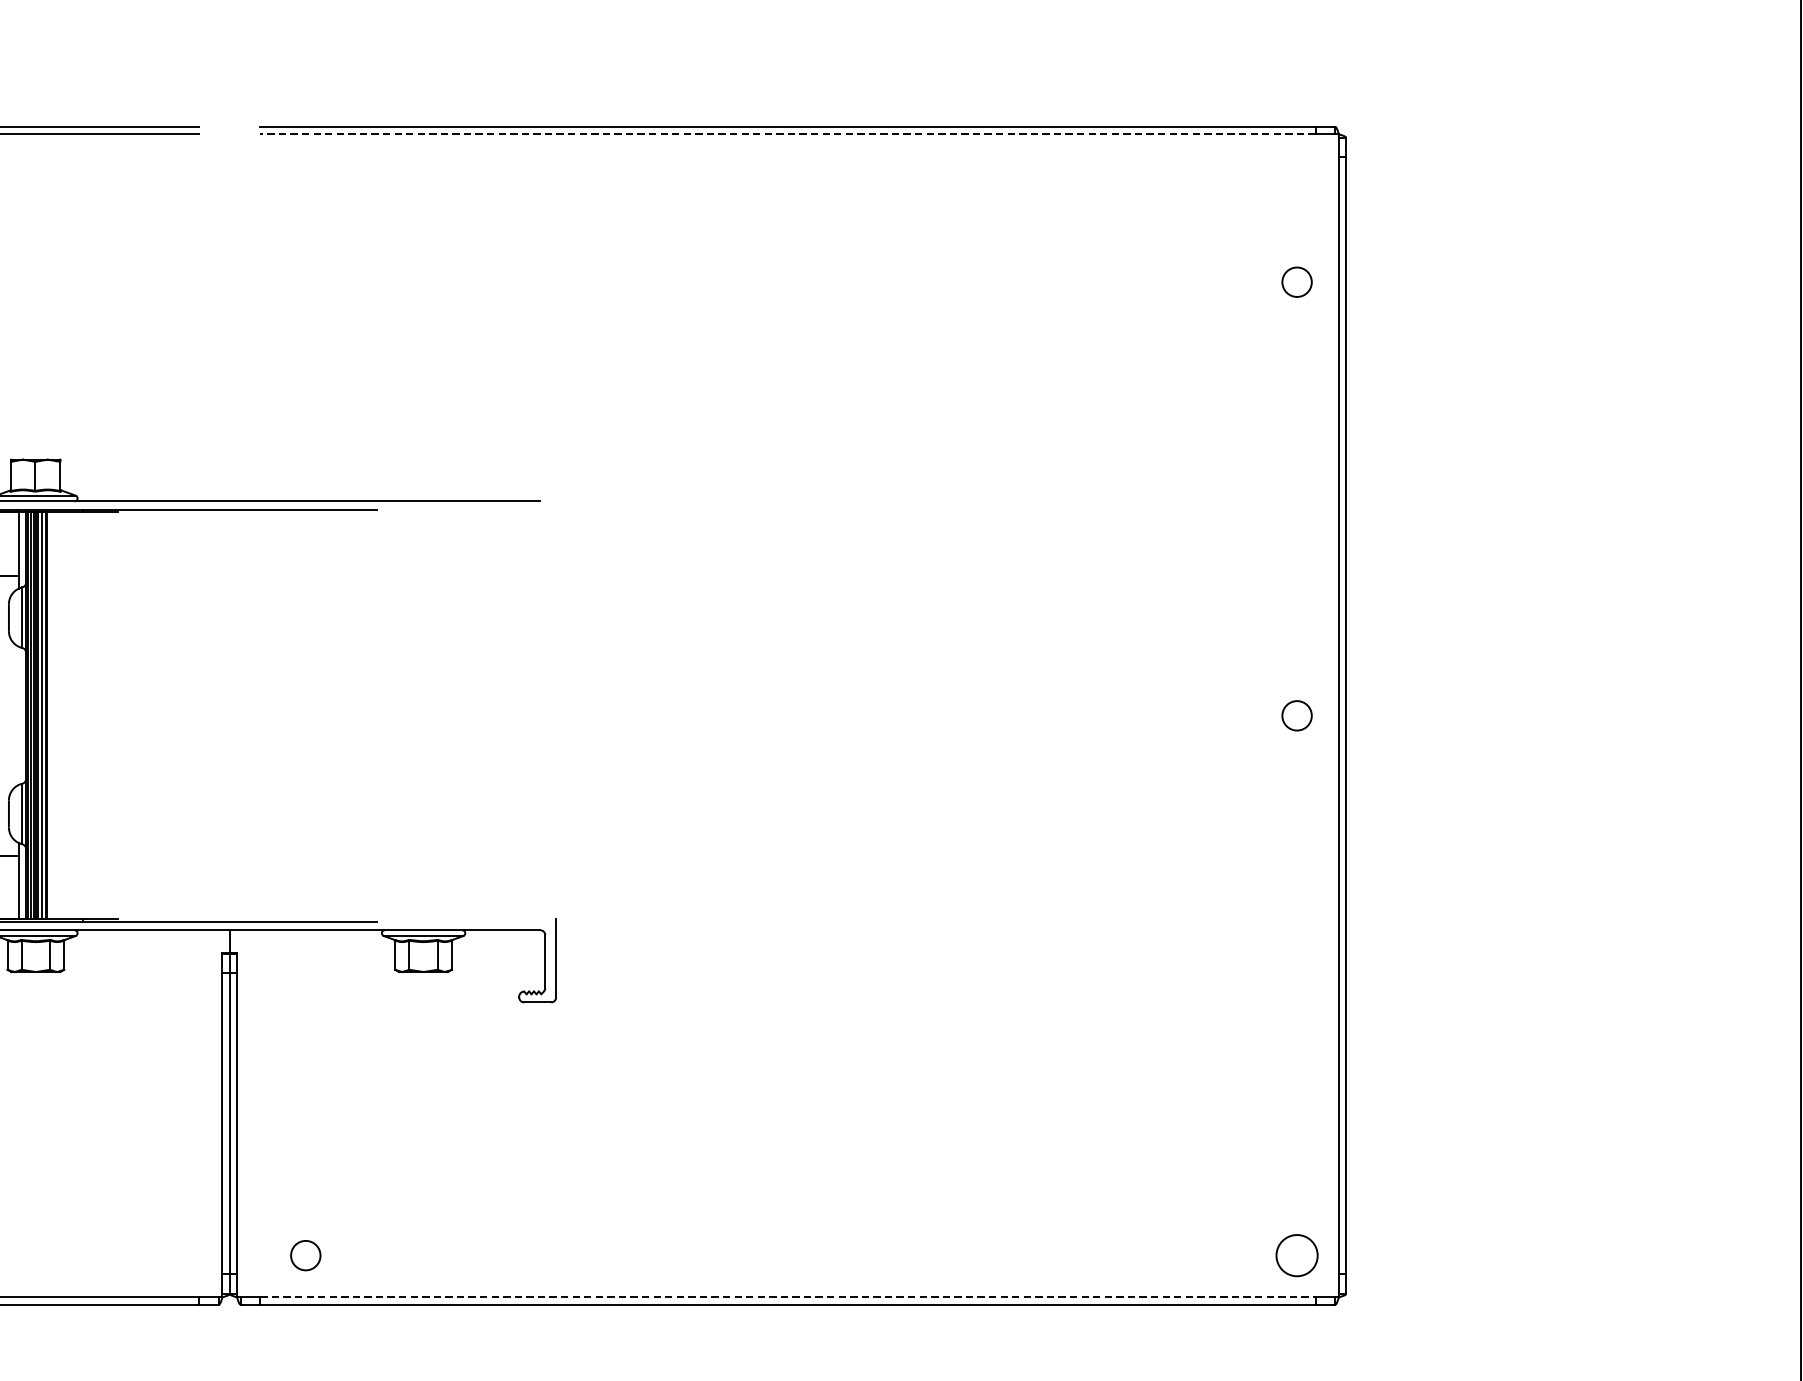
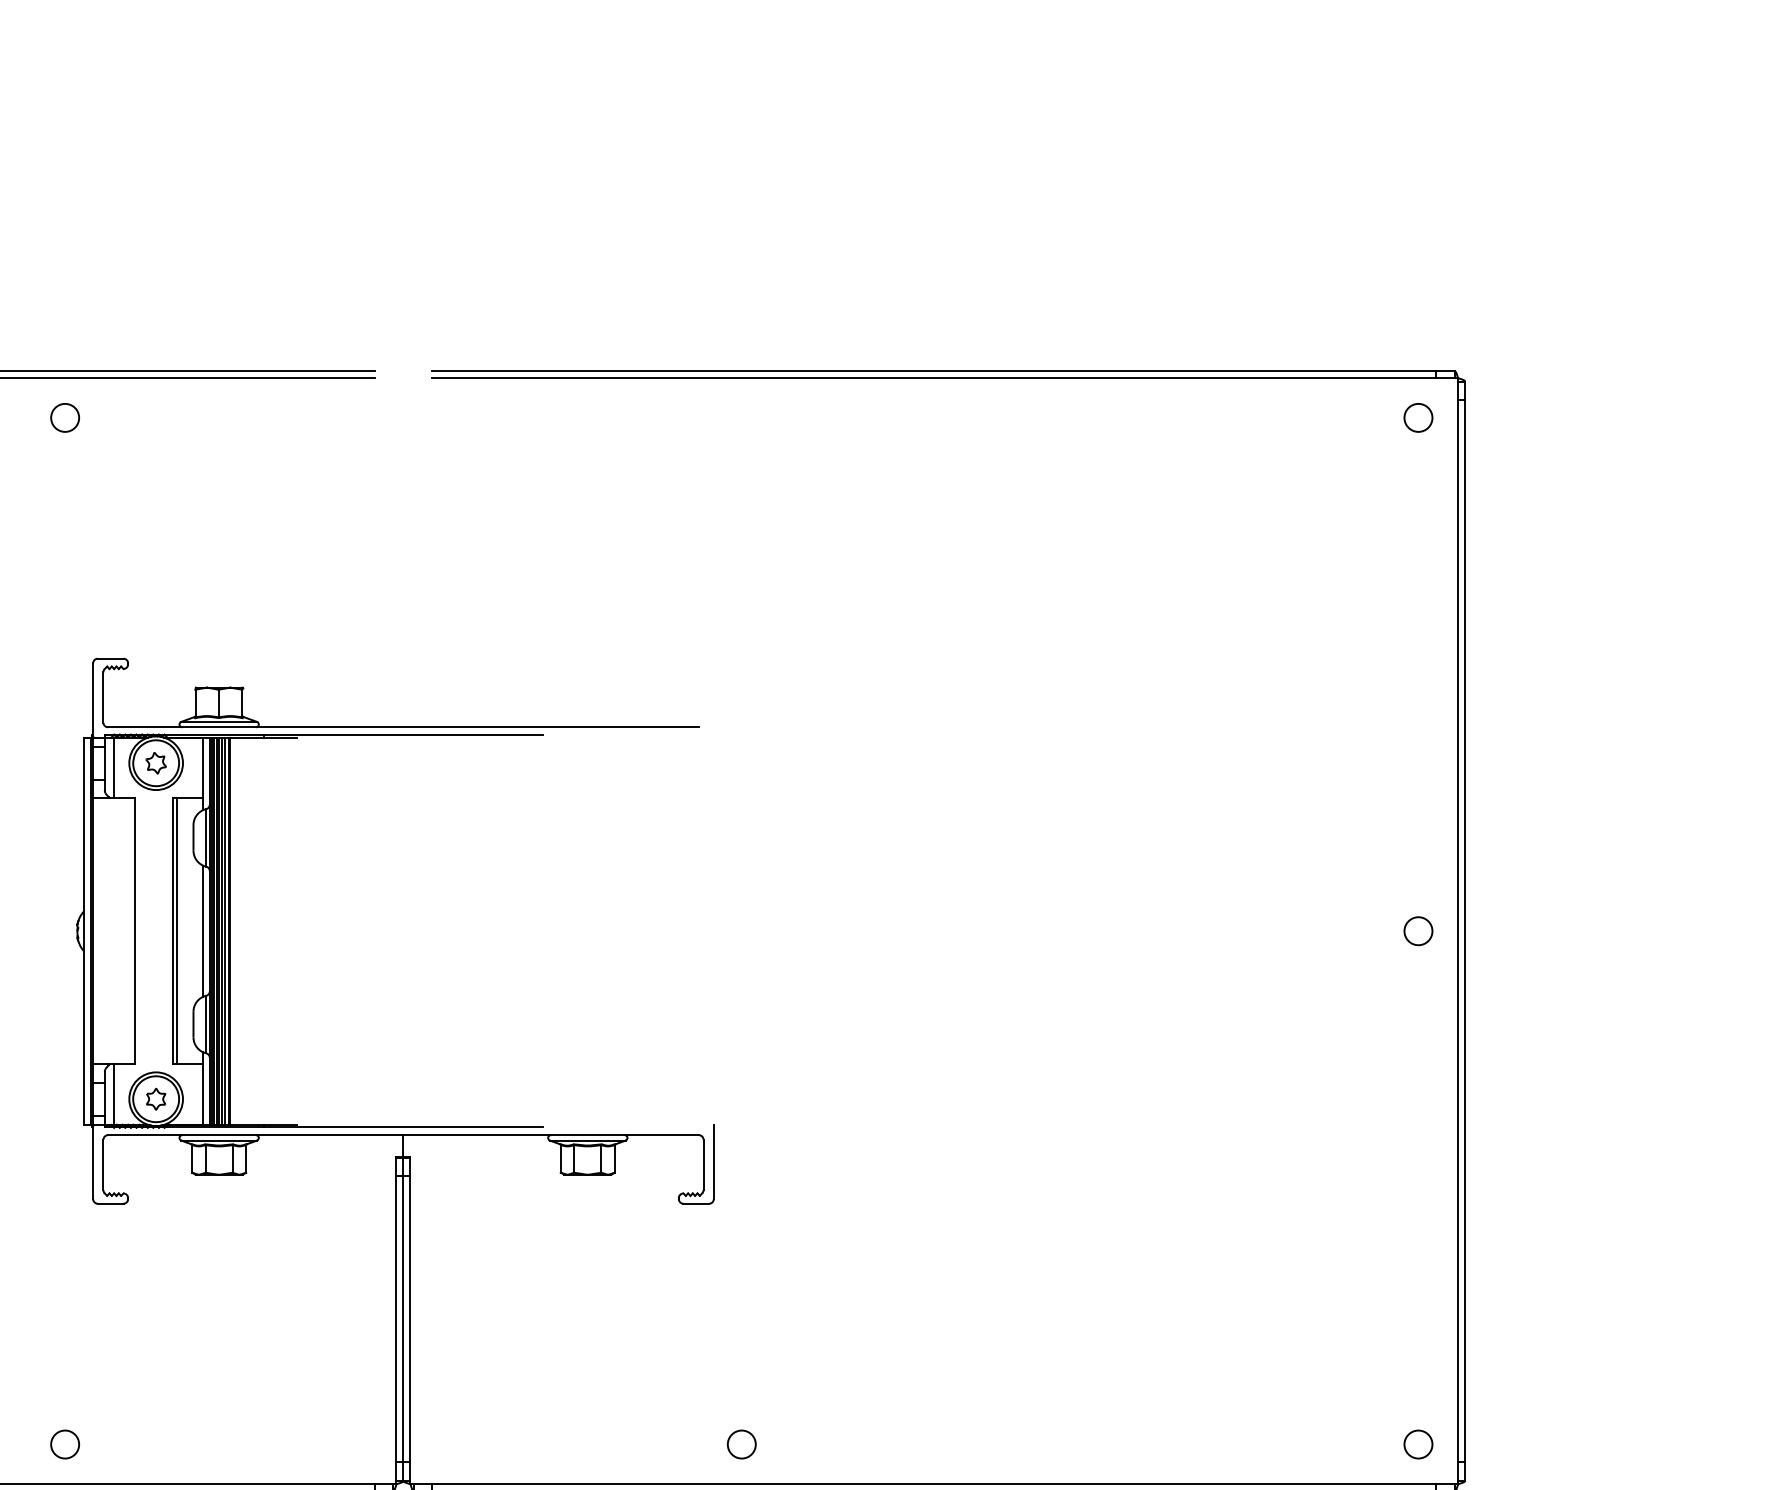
line: (788, 134) -> (934, 378), dashed -> solid
circle: (1297, 281) -> (1418, 417), moved
line: (18, 715) -> (202, 930), added
circle: (305, 1255) -> (741, 1444), moved
circle: (1297, 1255) -> (1418, 1444), size x0.71
line: (788, 1297) -> (934, 1484), dashed -> solid

